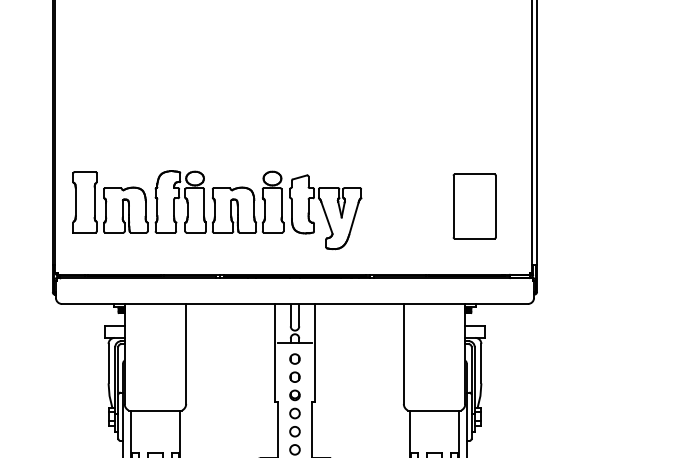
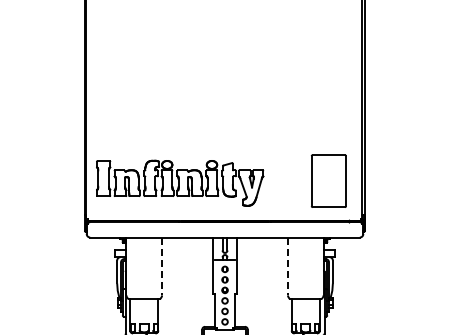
part: (475, 205) -> (329, 180), size x1.4
line: (186, 354) -> (162, 266), solid -> dashed
line: (404, 354) -> (288, 266), solid -> dashed

